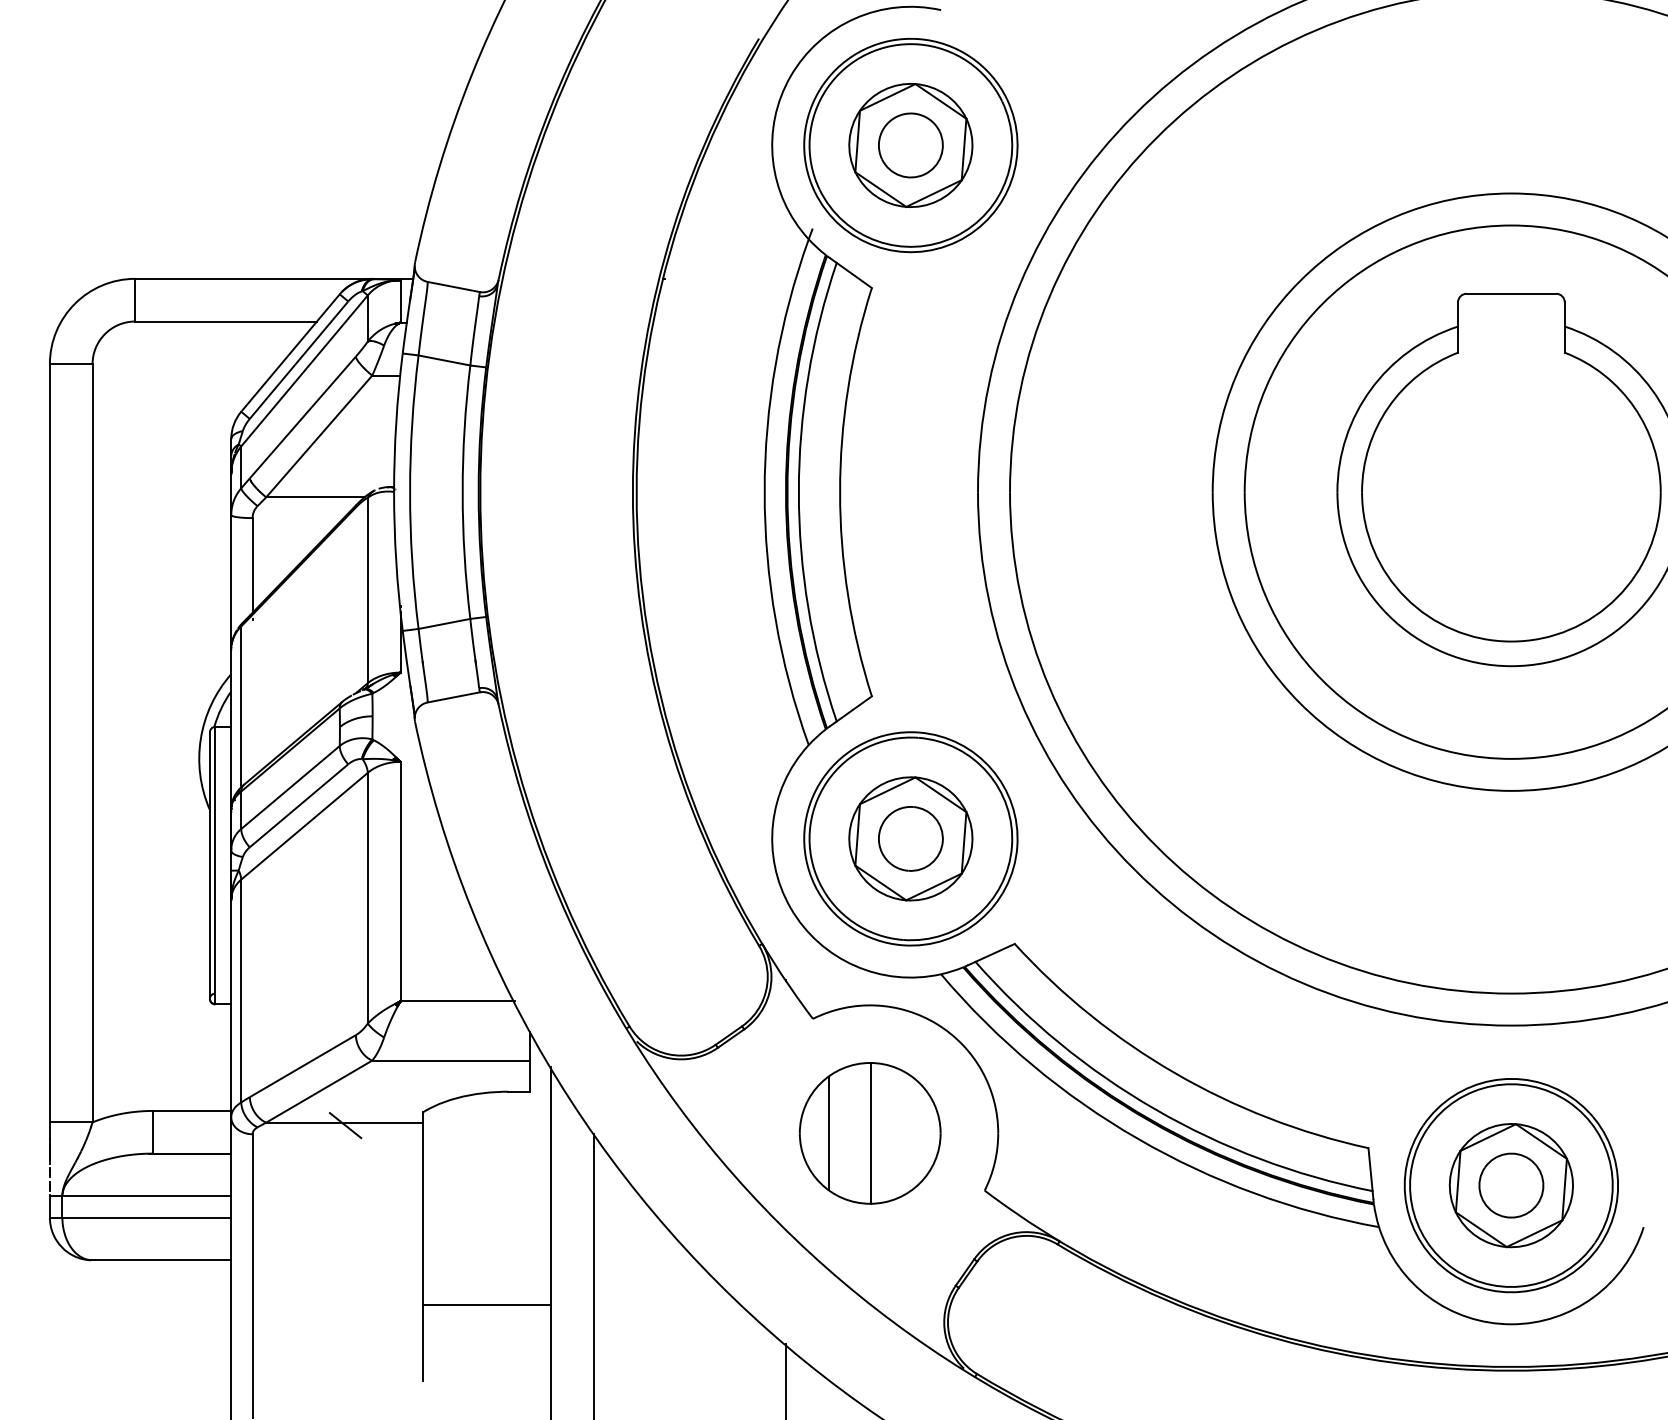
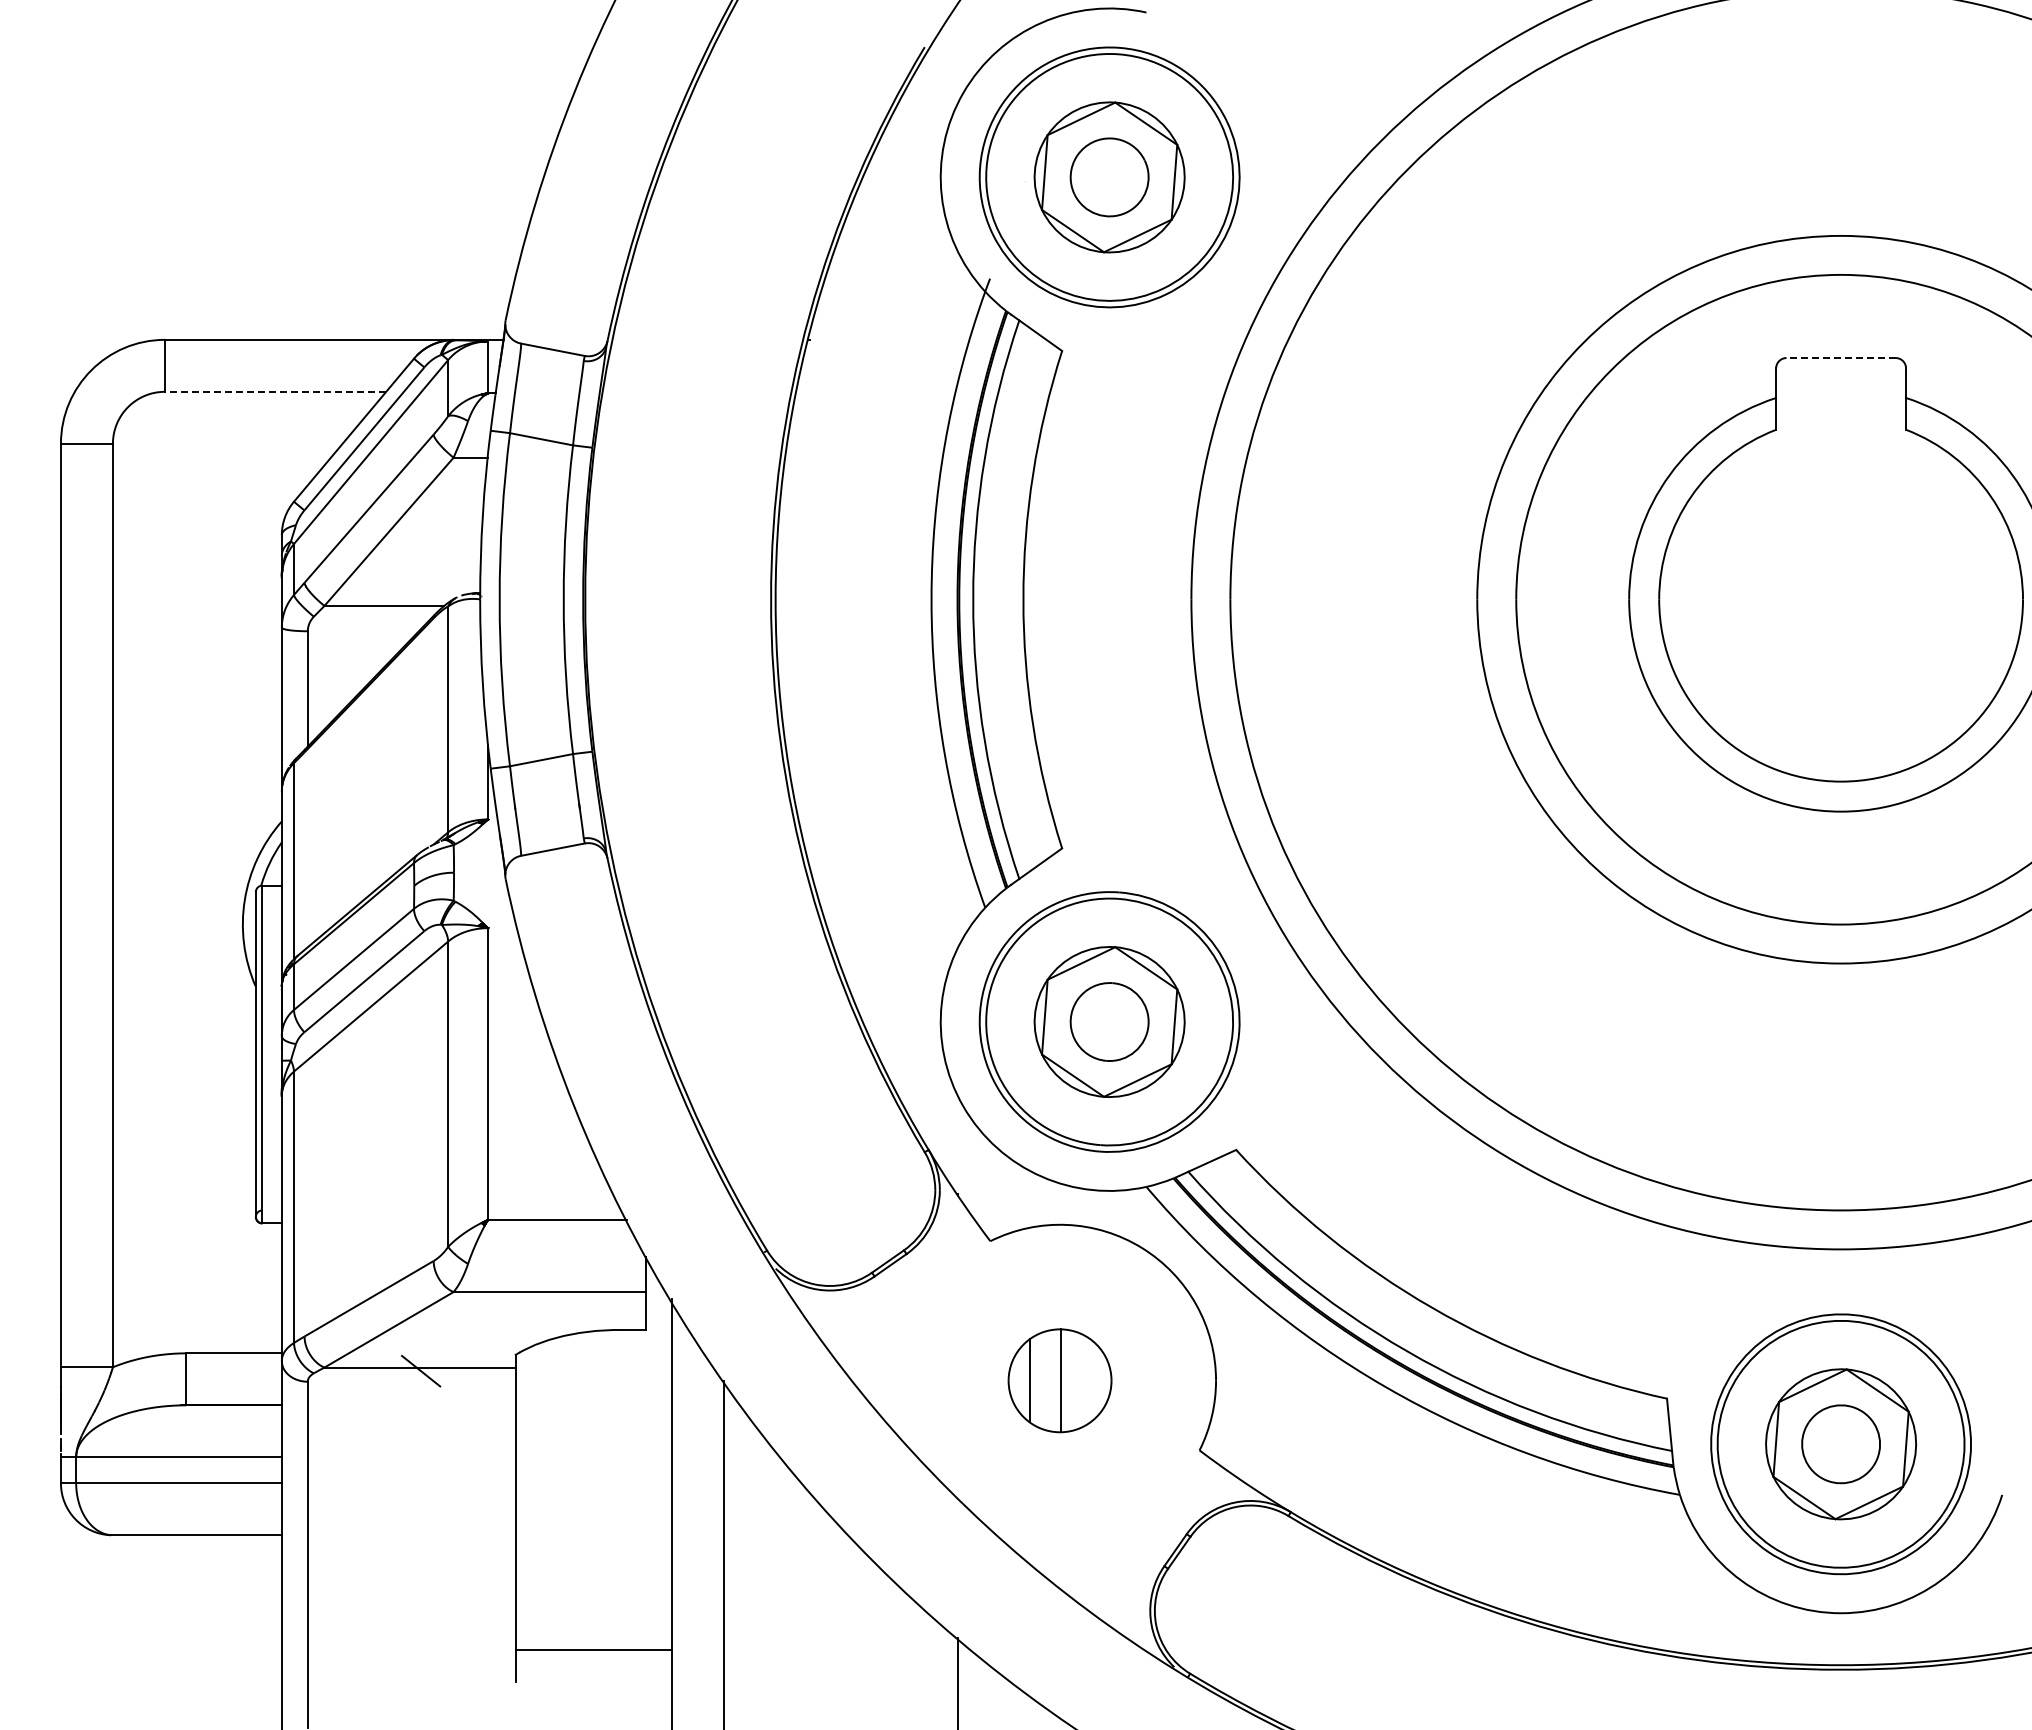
line: (1511, 294) -> (1841, 358), solid -> dashed
line: (226, 321) -> (275, 391), solid -> dashed
part: (869, 1133) -> (1059, 1380), size x0.6
line: (487, 1304) -> (593, 1649), moved

